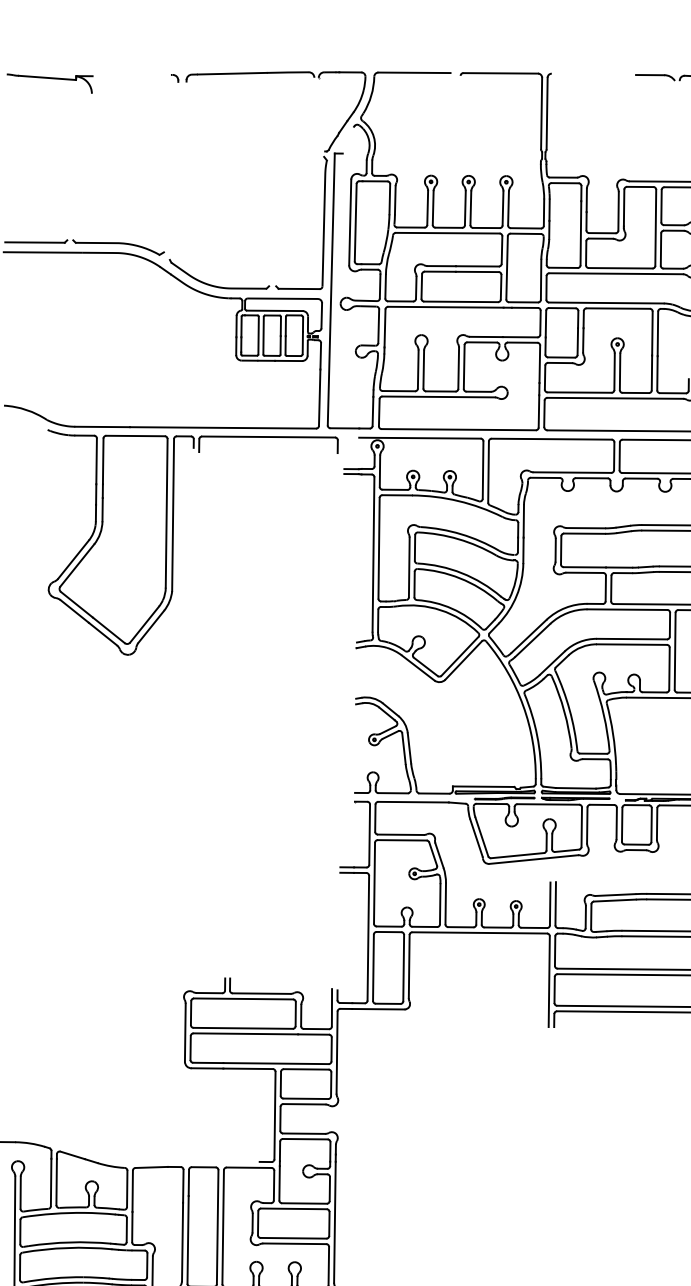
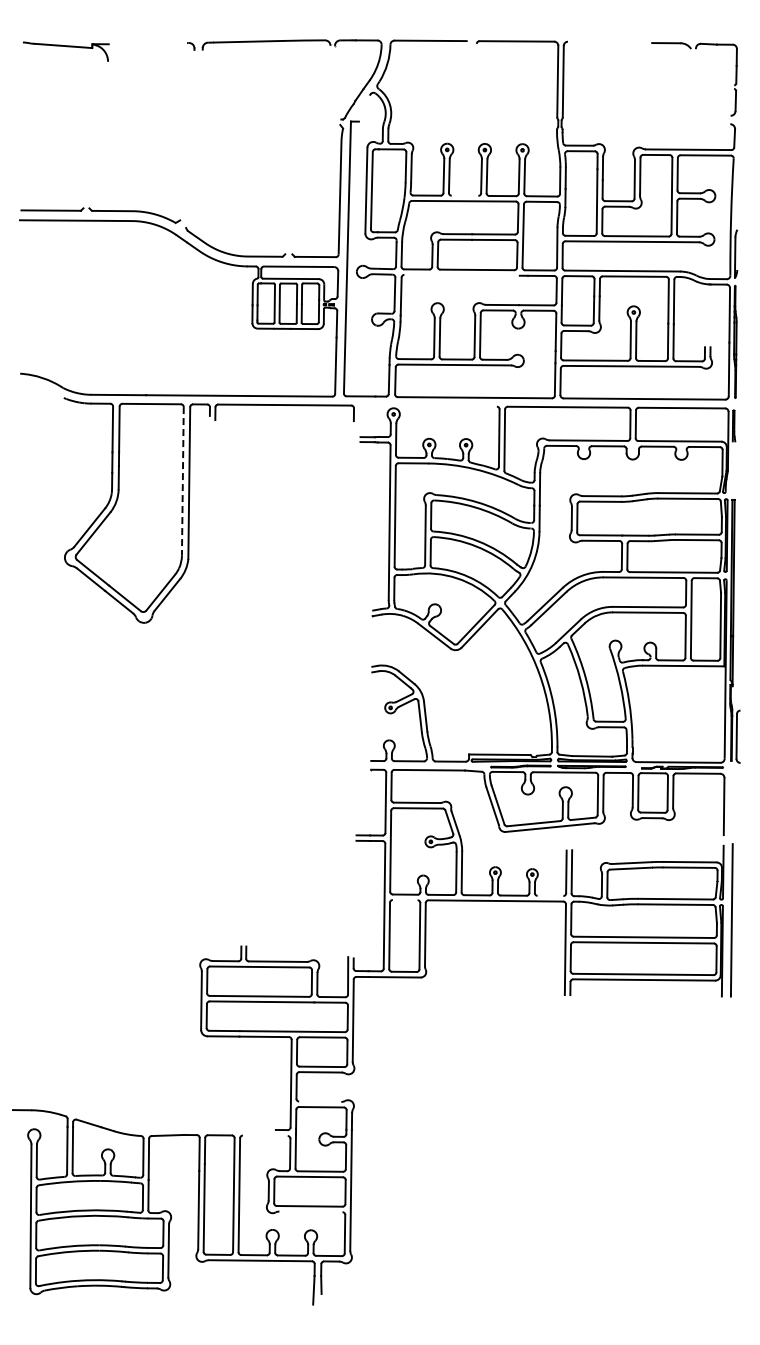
line: (448, 227) -> (464, 195), removed
line: (445, 306) -> (461, 274), removed
line: (419, 437) -> (435, 405), removed
line: (166, 513) -> (182, 481), solid -> dashed
line: (534, 927) -> (550, 895), removed
line: (388, 932) -> (404, 900), removed
line: (304, 1133) -> (320, 1101), removed
line: (248, 1167) -> (264, 1135), removed
line: (294, 1243) -> (310, 1211), removed

